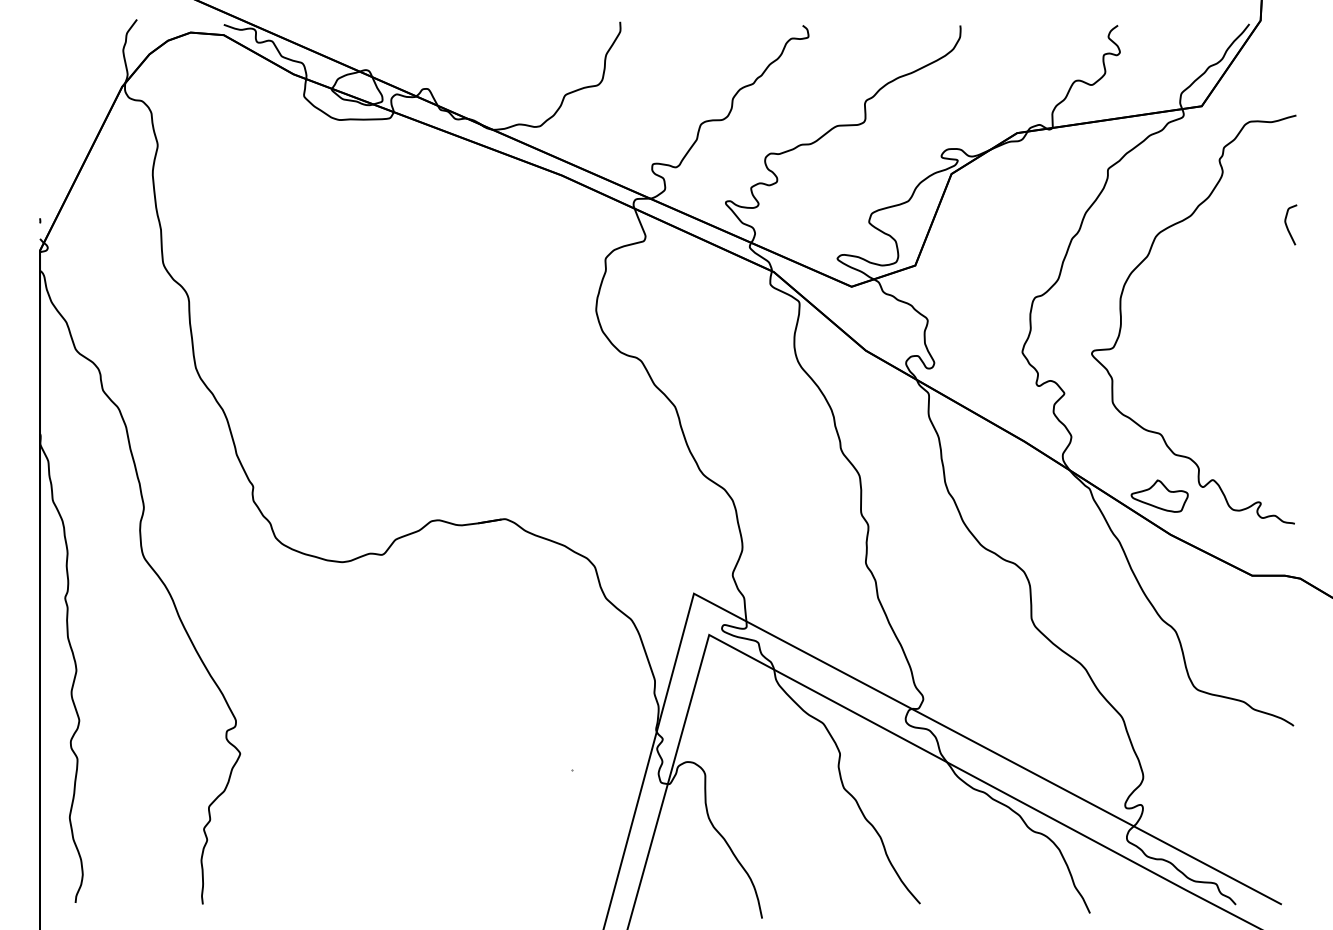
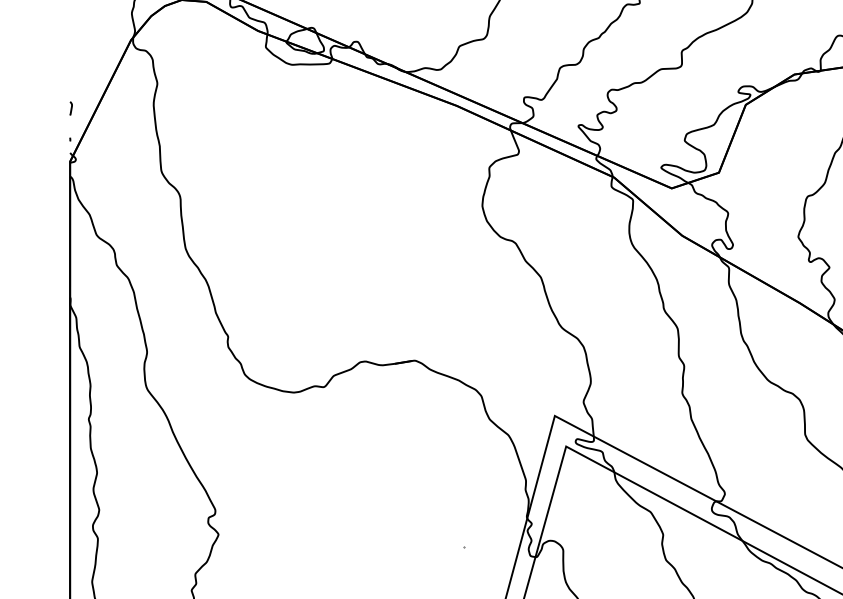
curve: (41, 178) -> (71, 108), added

